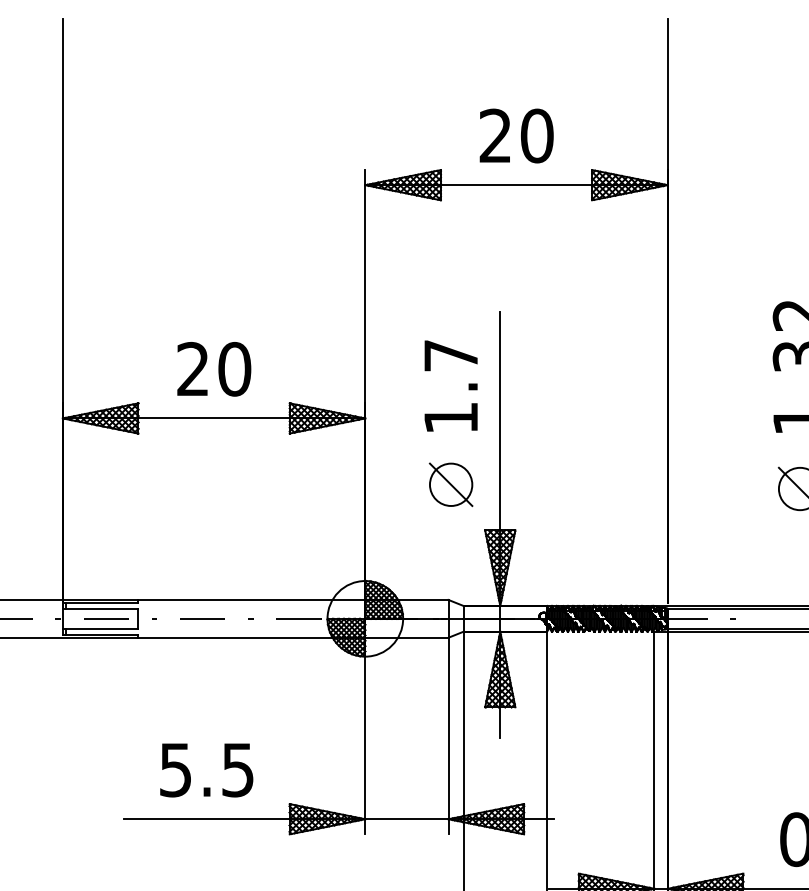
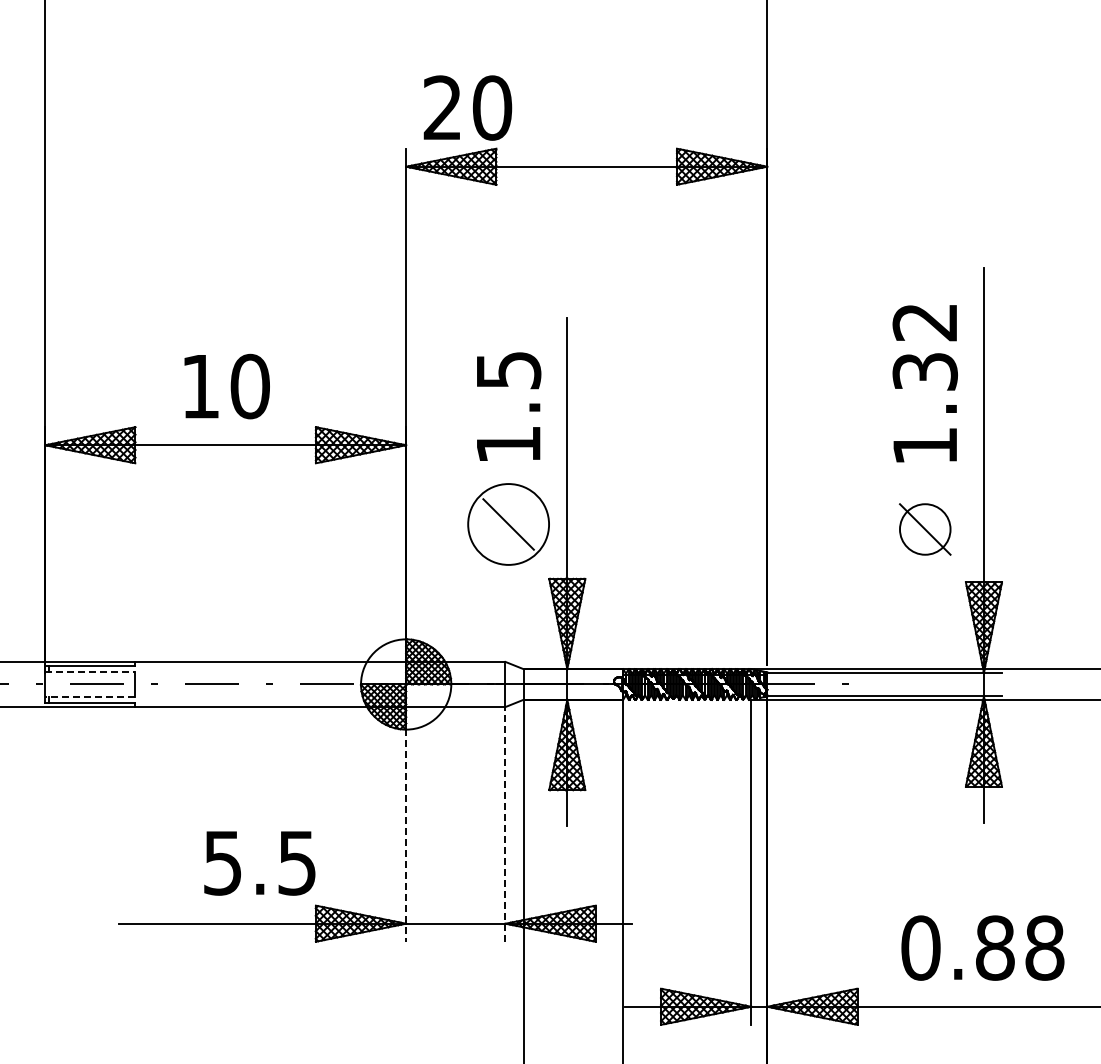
text: (516, 135) -> (467, 107), moved
text: (451, 355) -> (509, 370), 1.7 -> 1.5
text: (192, 368) -> (199, 385), 20 -> 10
circle: (451, 484) -> (508, 524), size x1.6
line: (100, 608) -> (90, 672), solid -> dashed
line: (100, 628) -> (89, 696), solid -> dashed
line: (448, 735) -> (505, 823), solid -> dashed
line: (365, 736) -> (406, 824), solid -> dashed
text: (206, 770) -> (259, 863), moved

